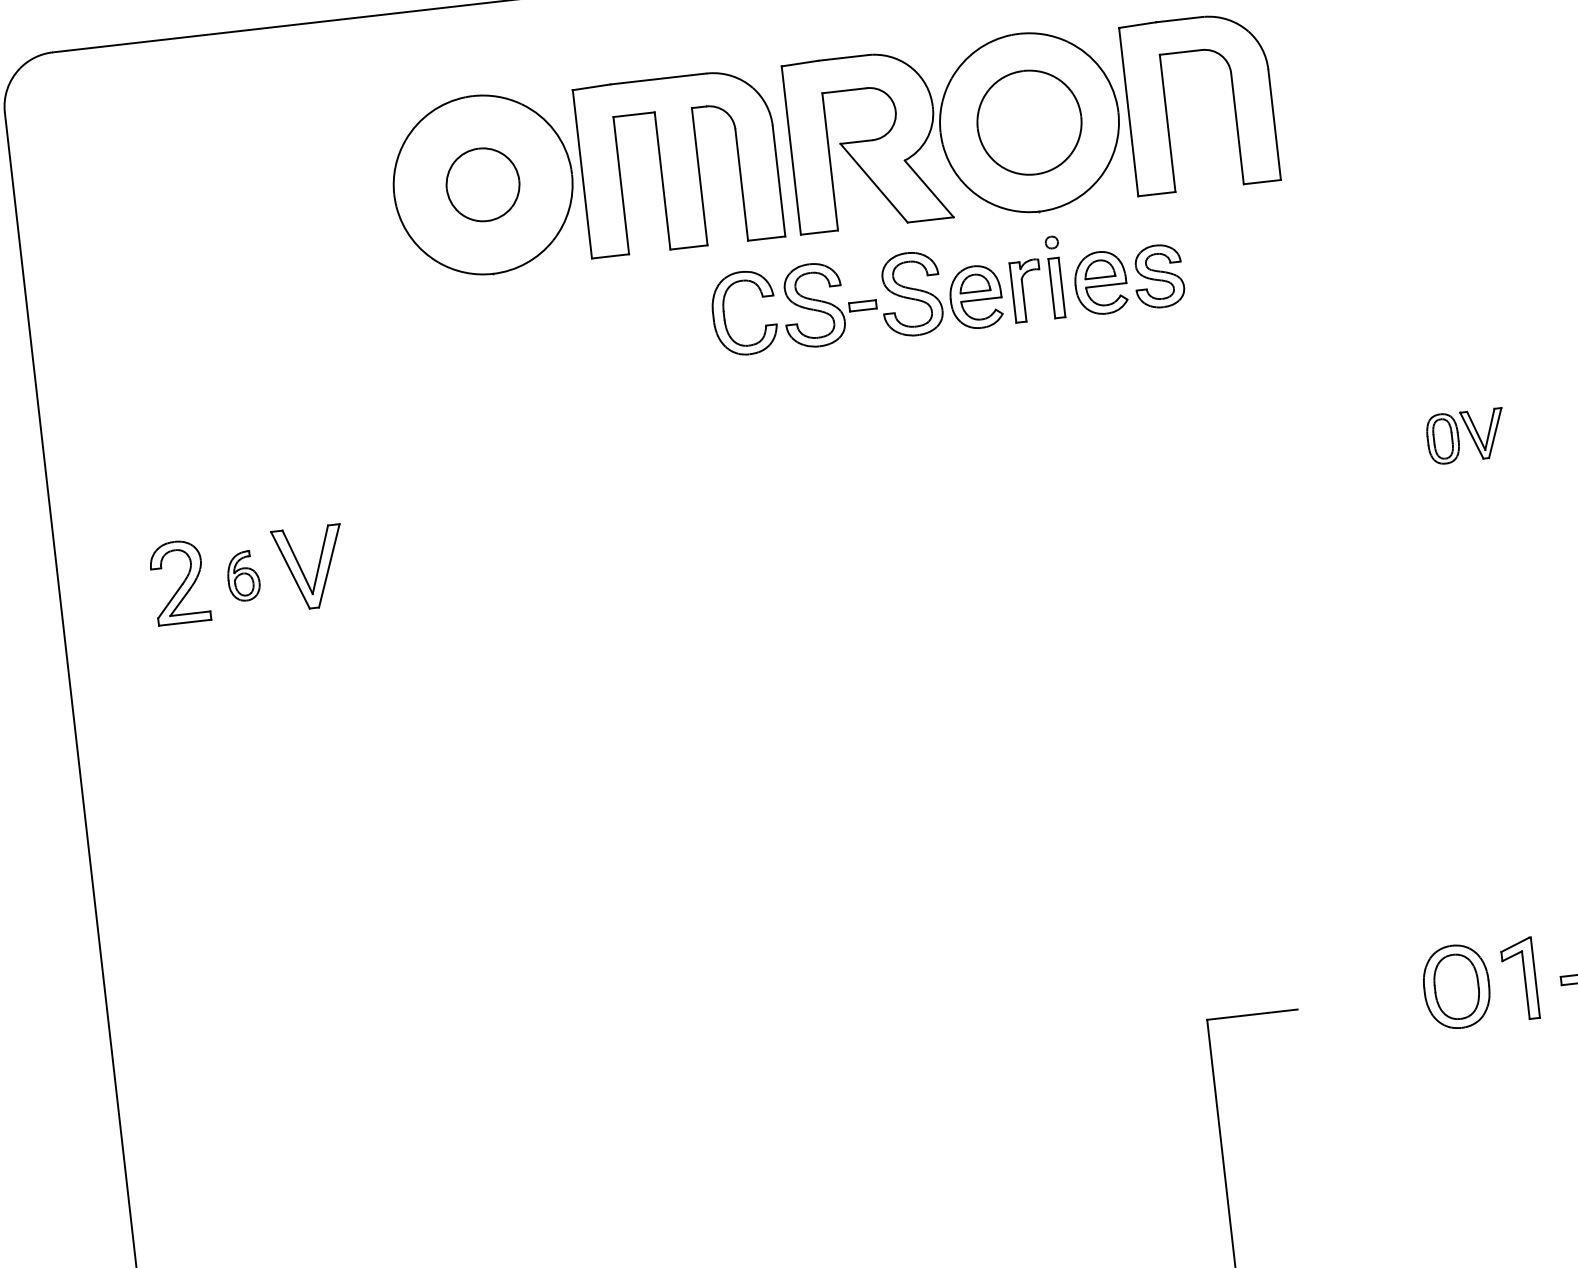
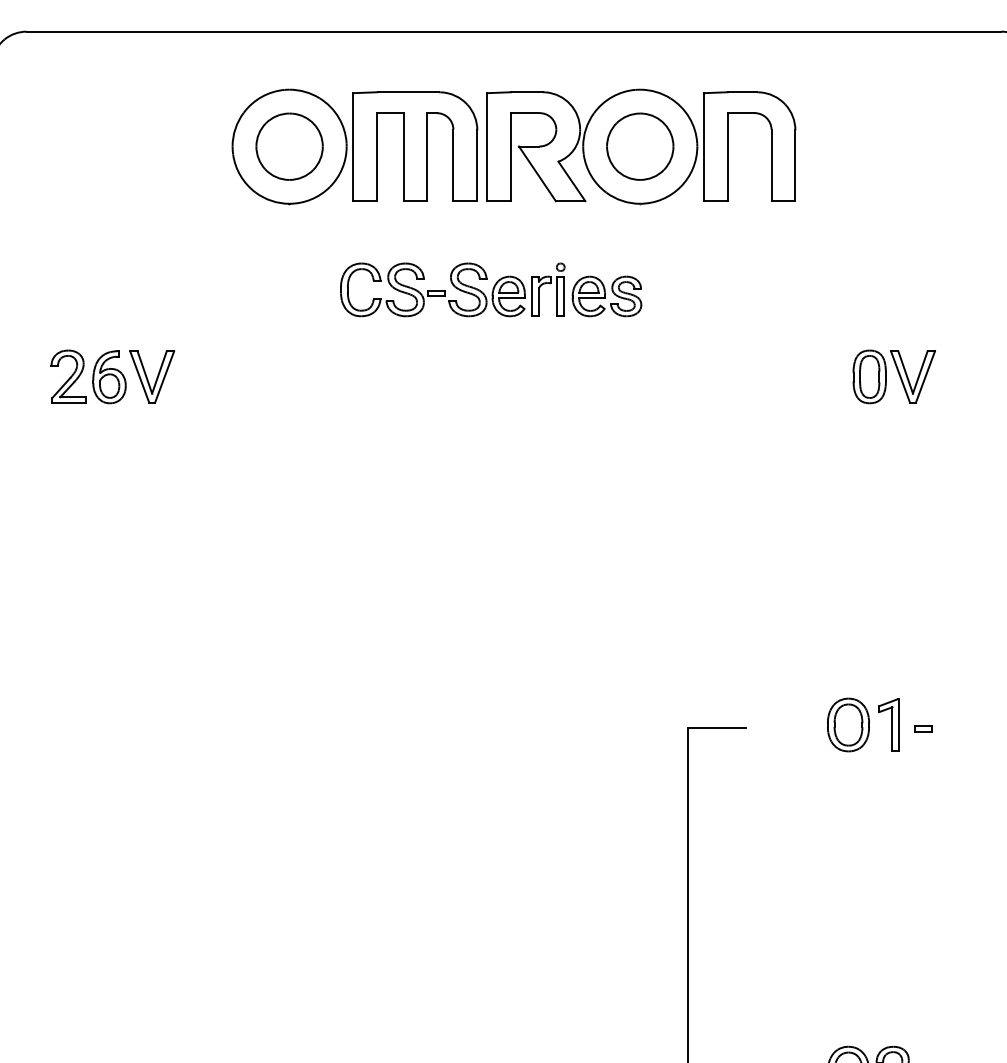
part: (482, 184) -> (289, 146), size x1.43
part: (947, 289) -> (491, 289), moved
part: (1464, 435) -> (893, 376), size x1.67
part: (243, 576) -> (109, 377), size x1.67

